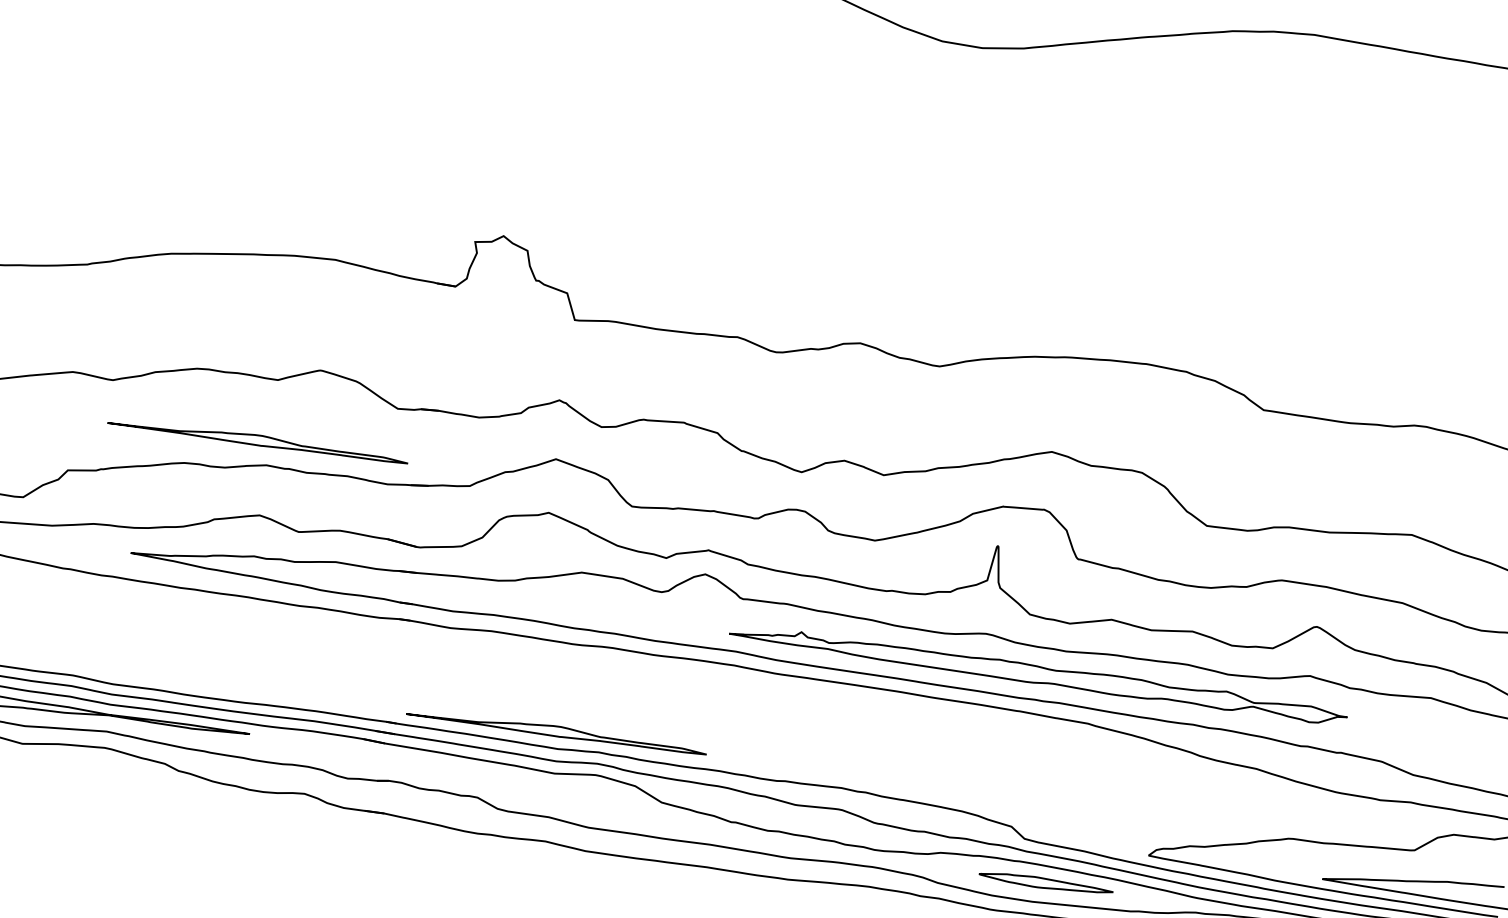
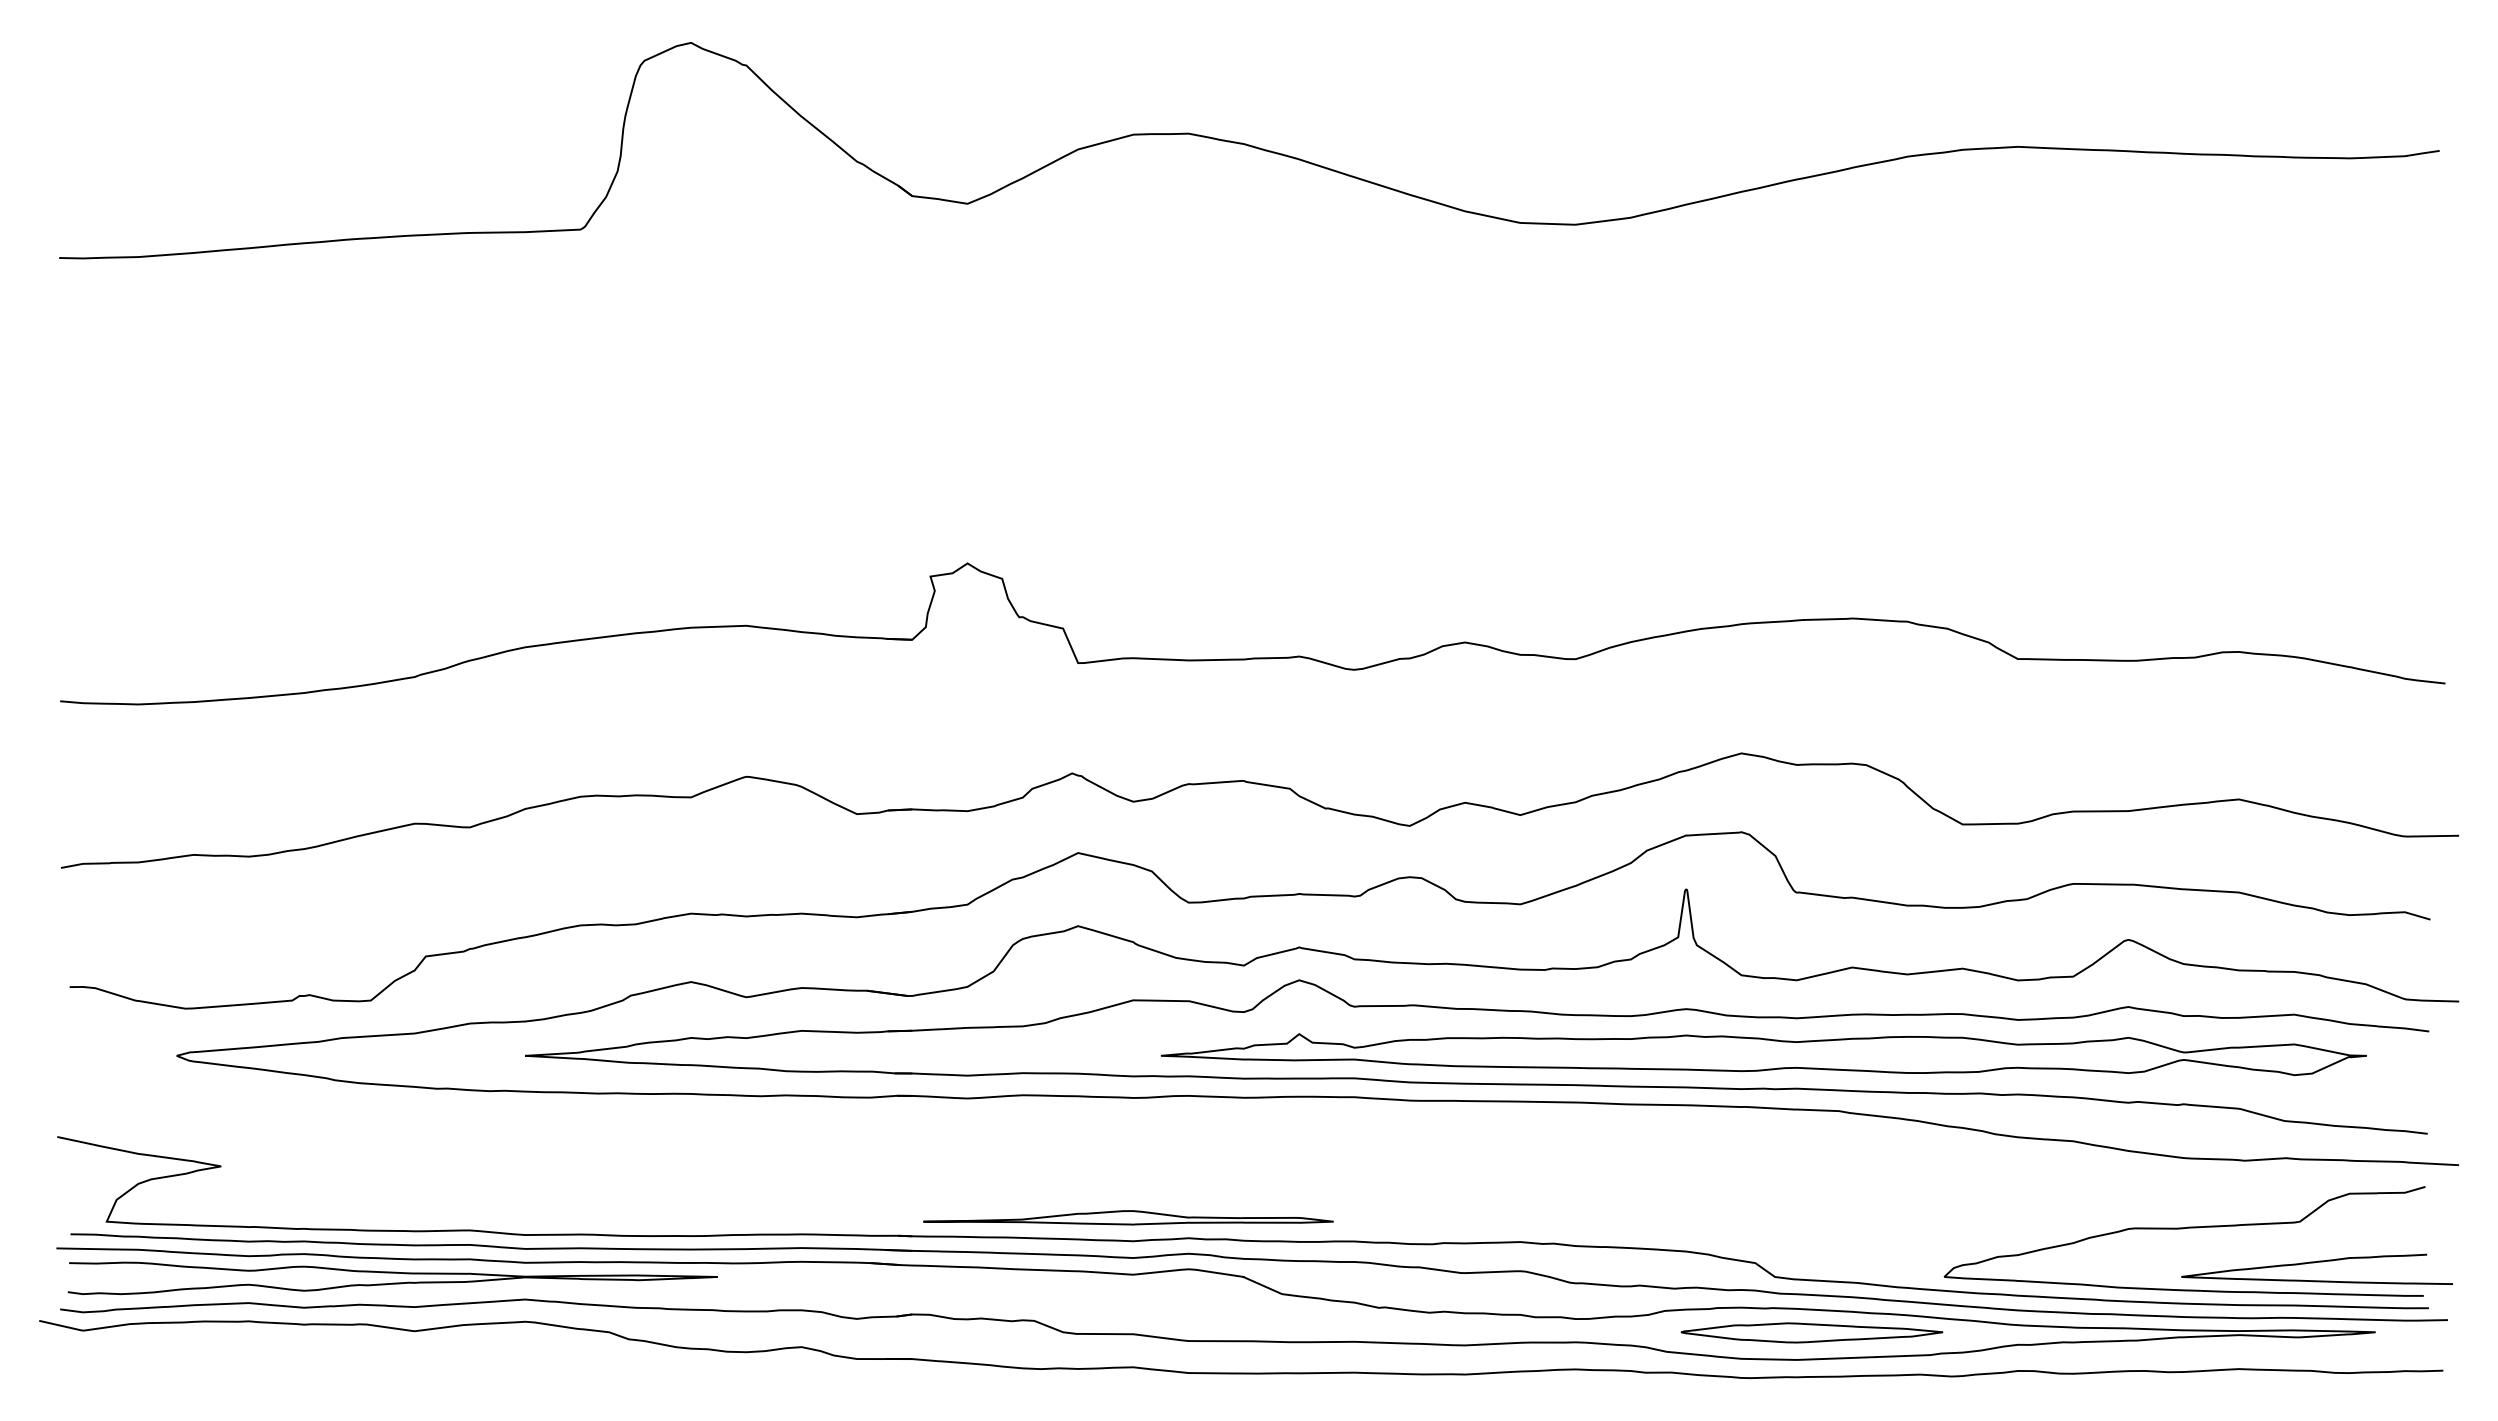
part: (258, 440) -> (675, 881), removed
part: (1038, 674) -> (1763, 1054), size x1.43
part: (1045, 883) -> (1811, 1332), size x1.43

